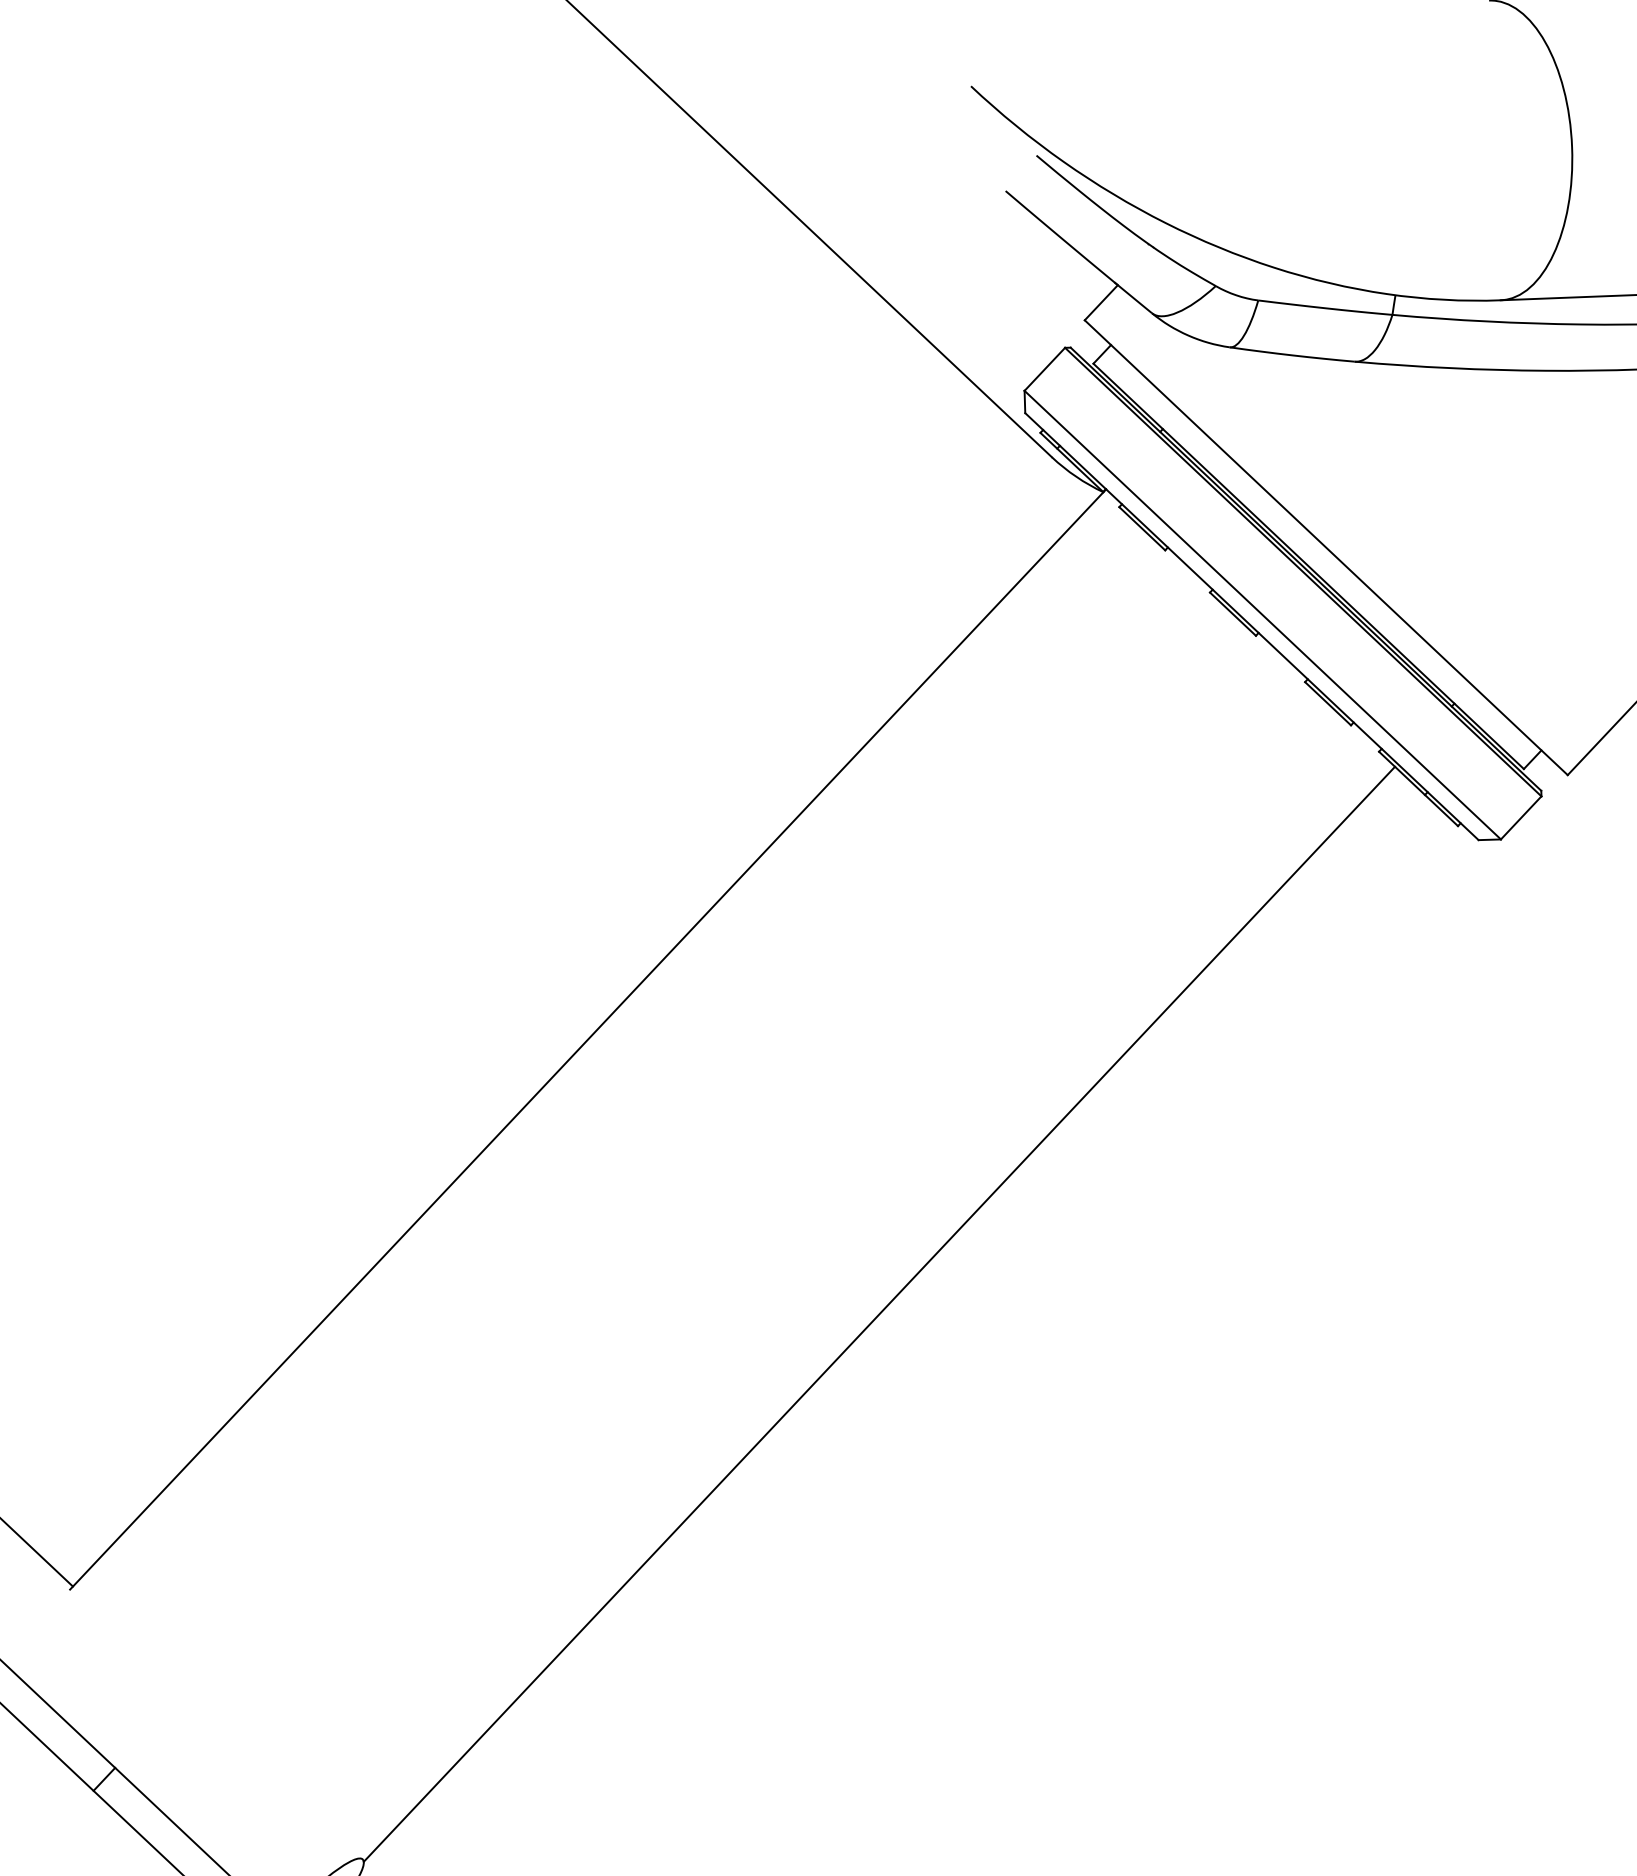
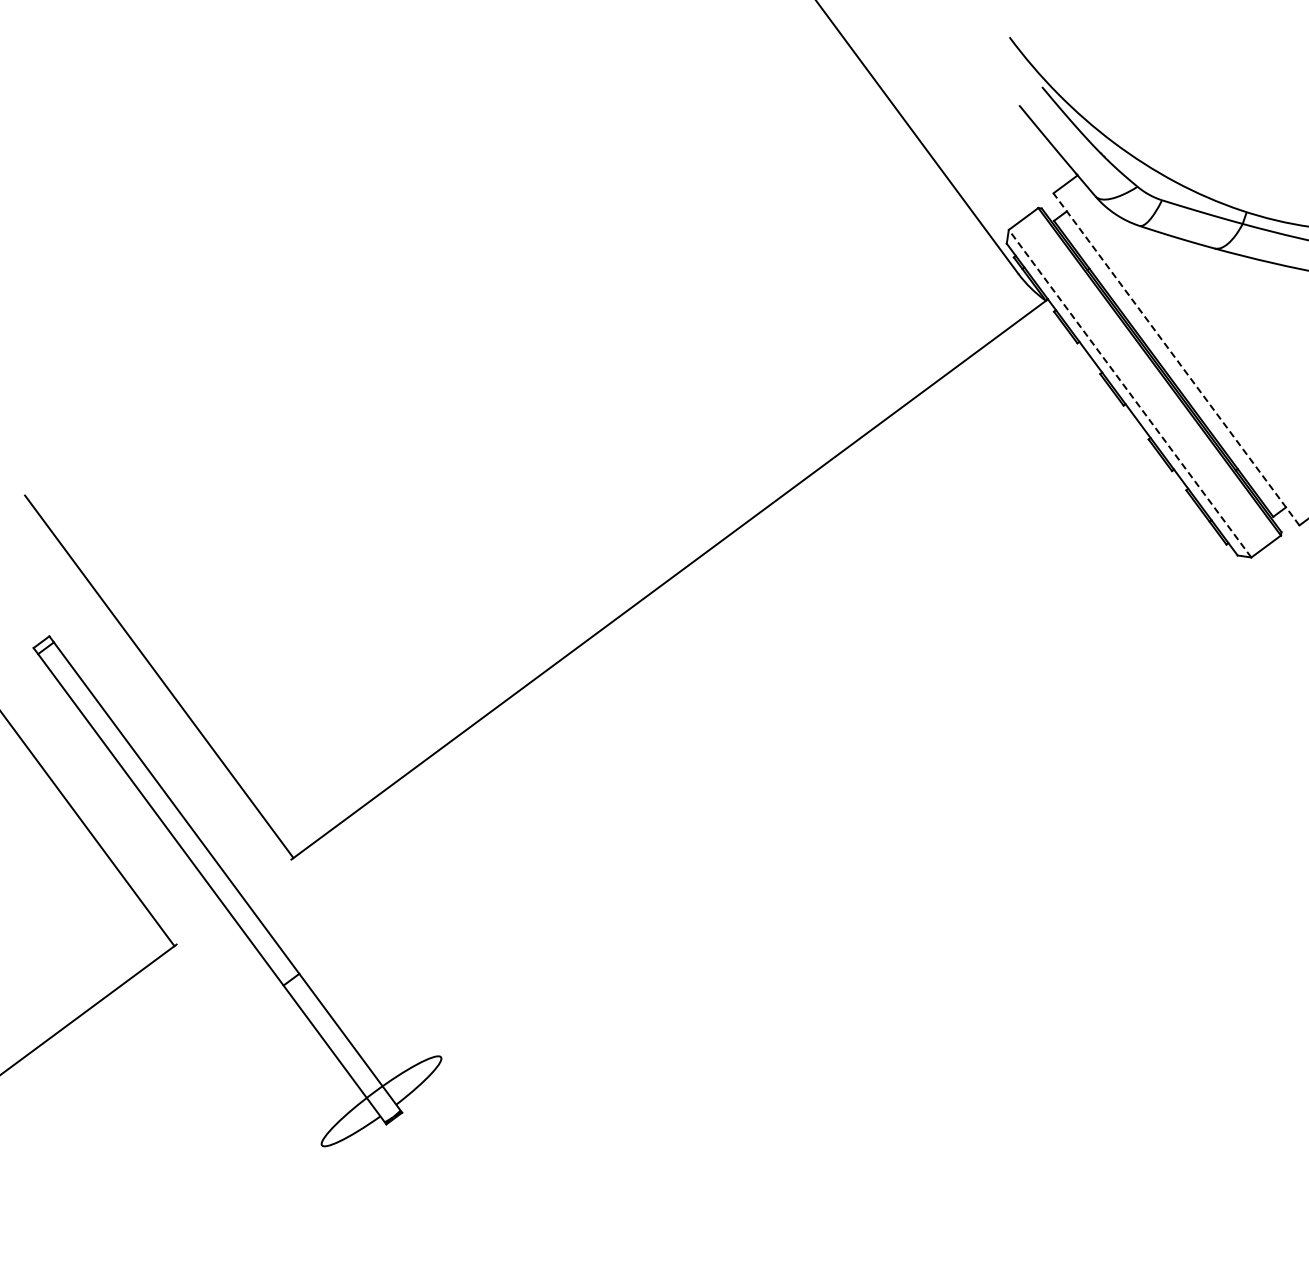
line: (1326, 547) -> (1176, 359), solid -> dashed
line: (1263, 614) -> (1130, 393), solid -> dashed
line: (878, 1313) -> (817, 779), removed

